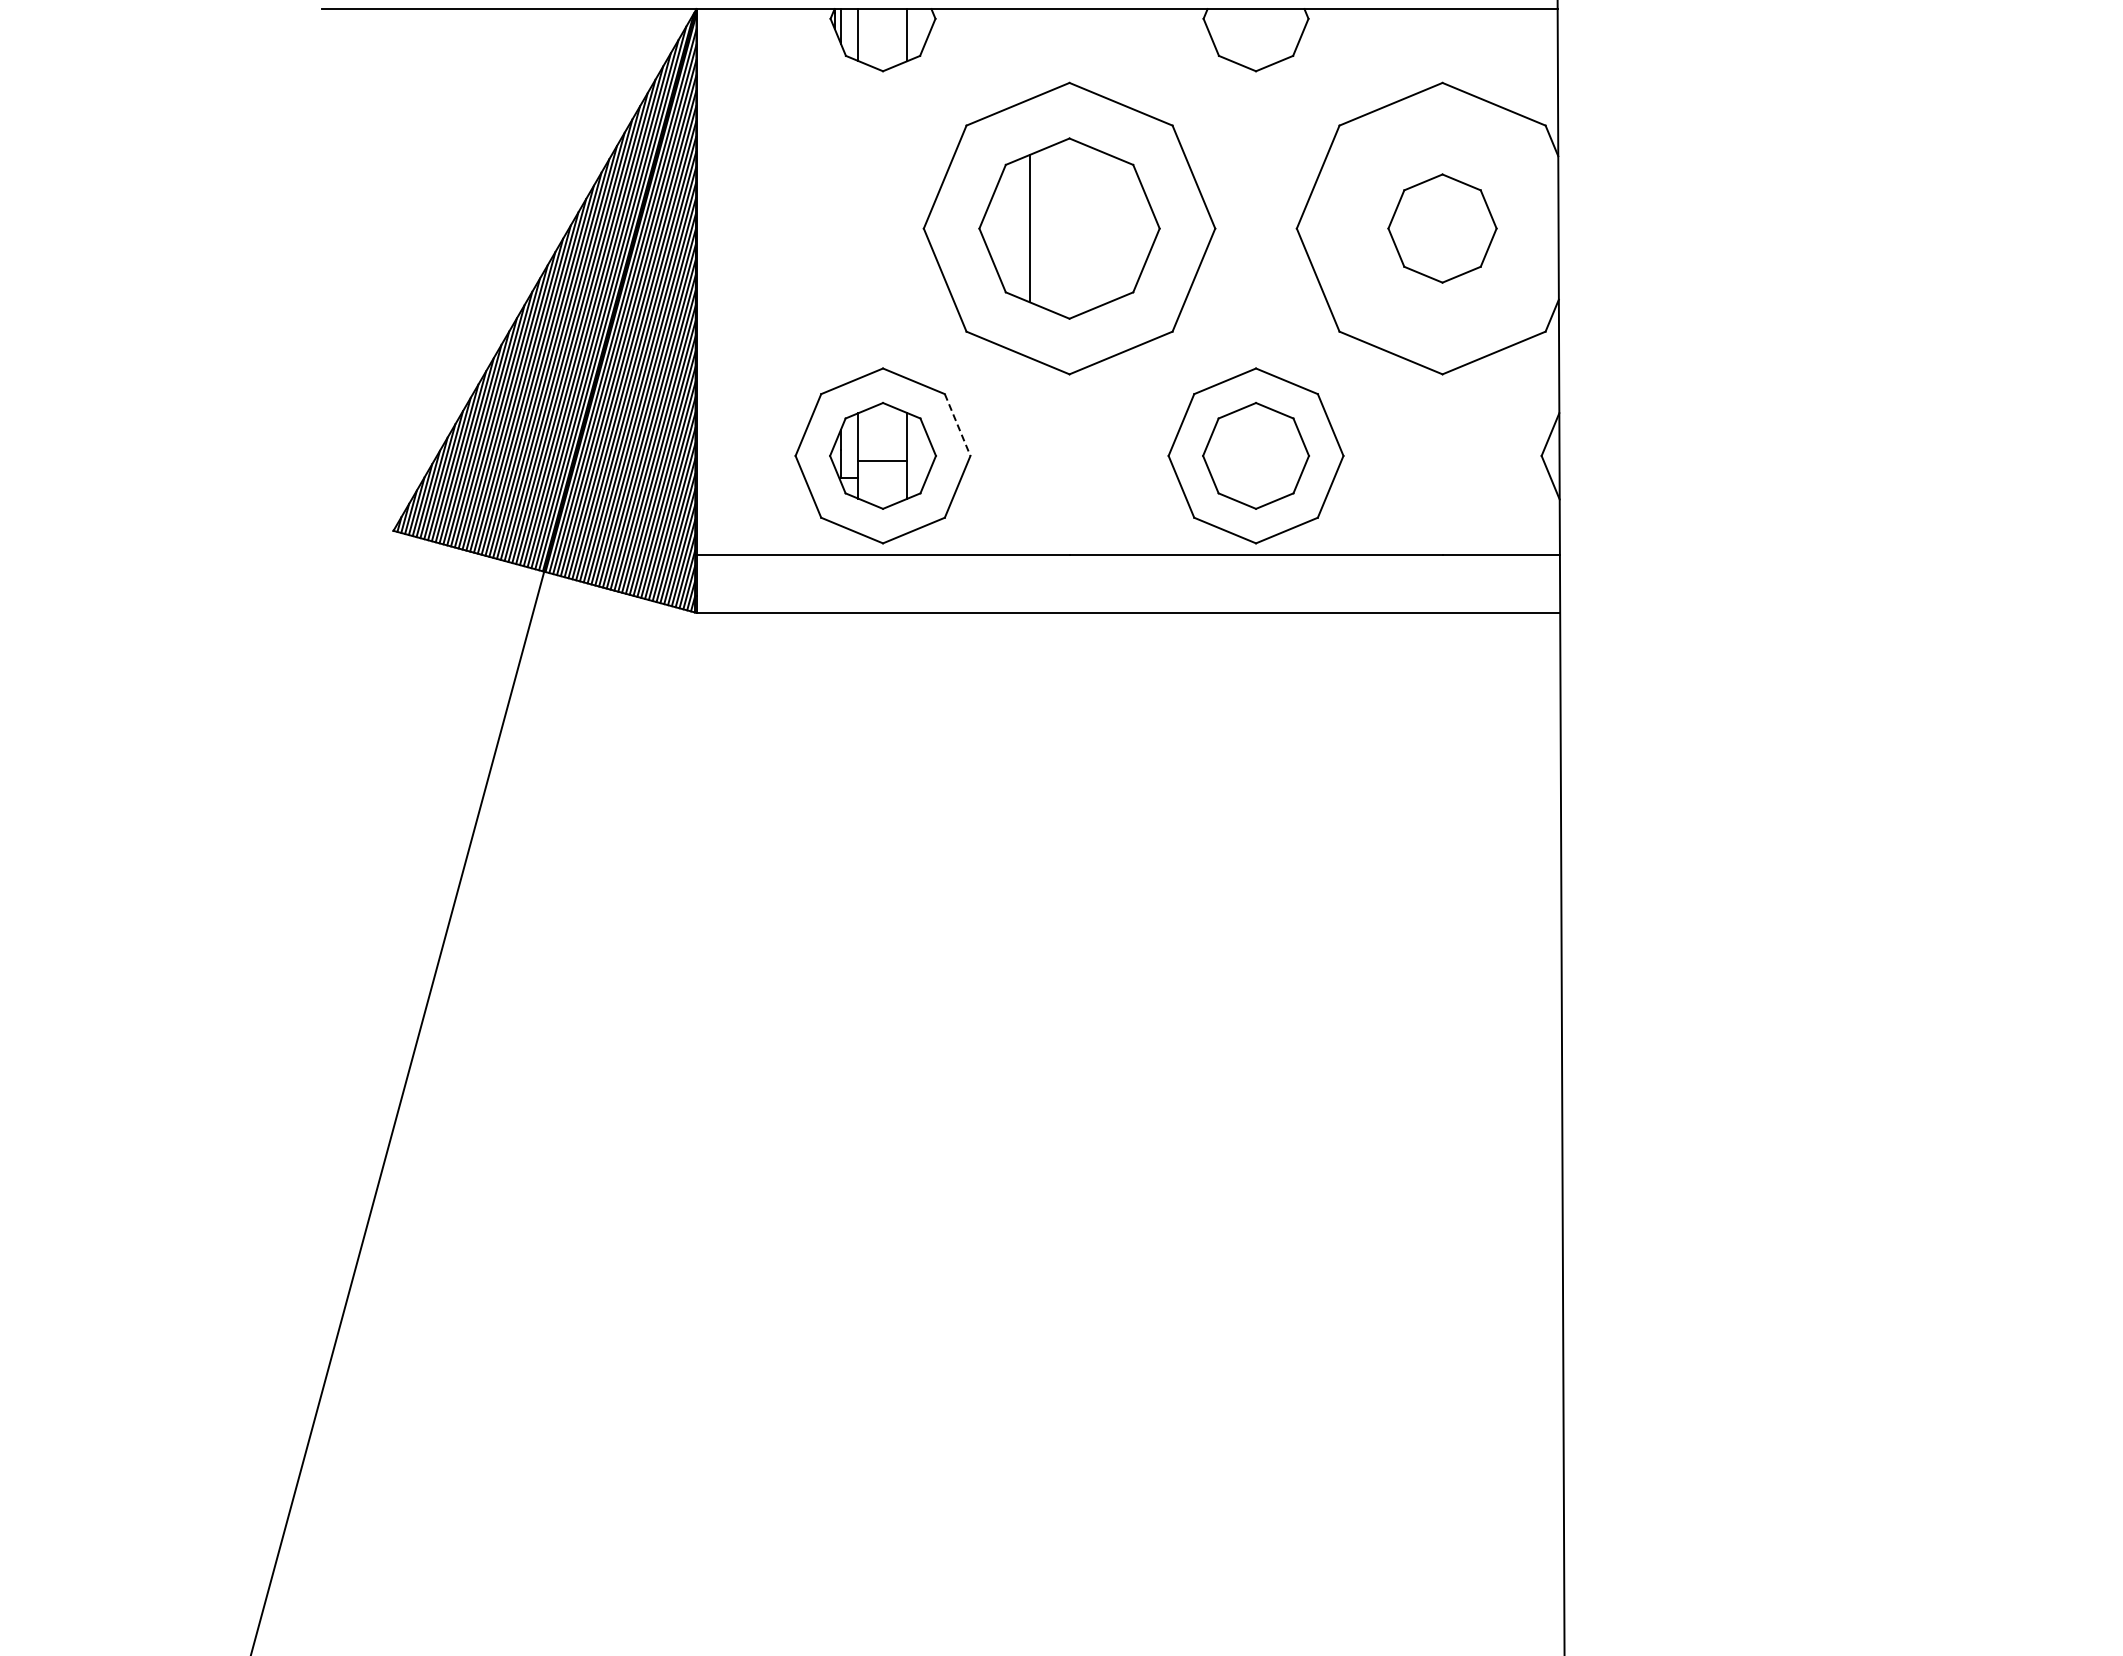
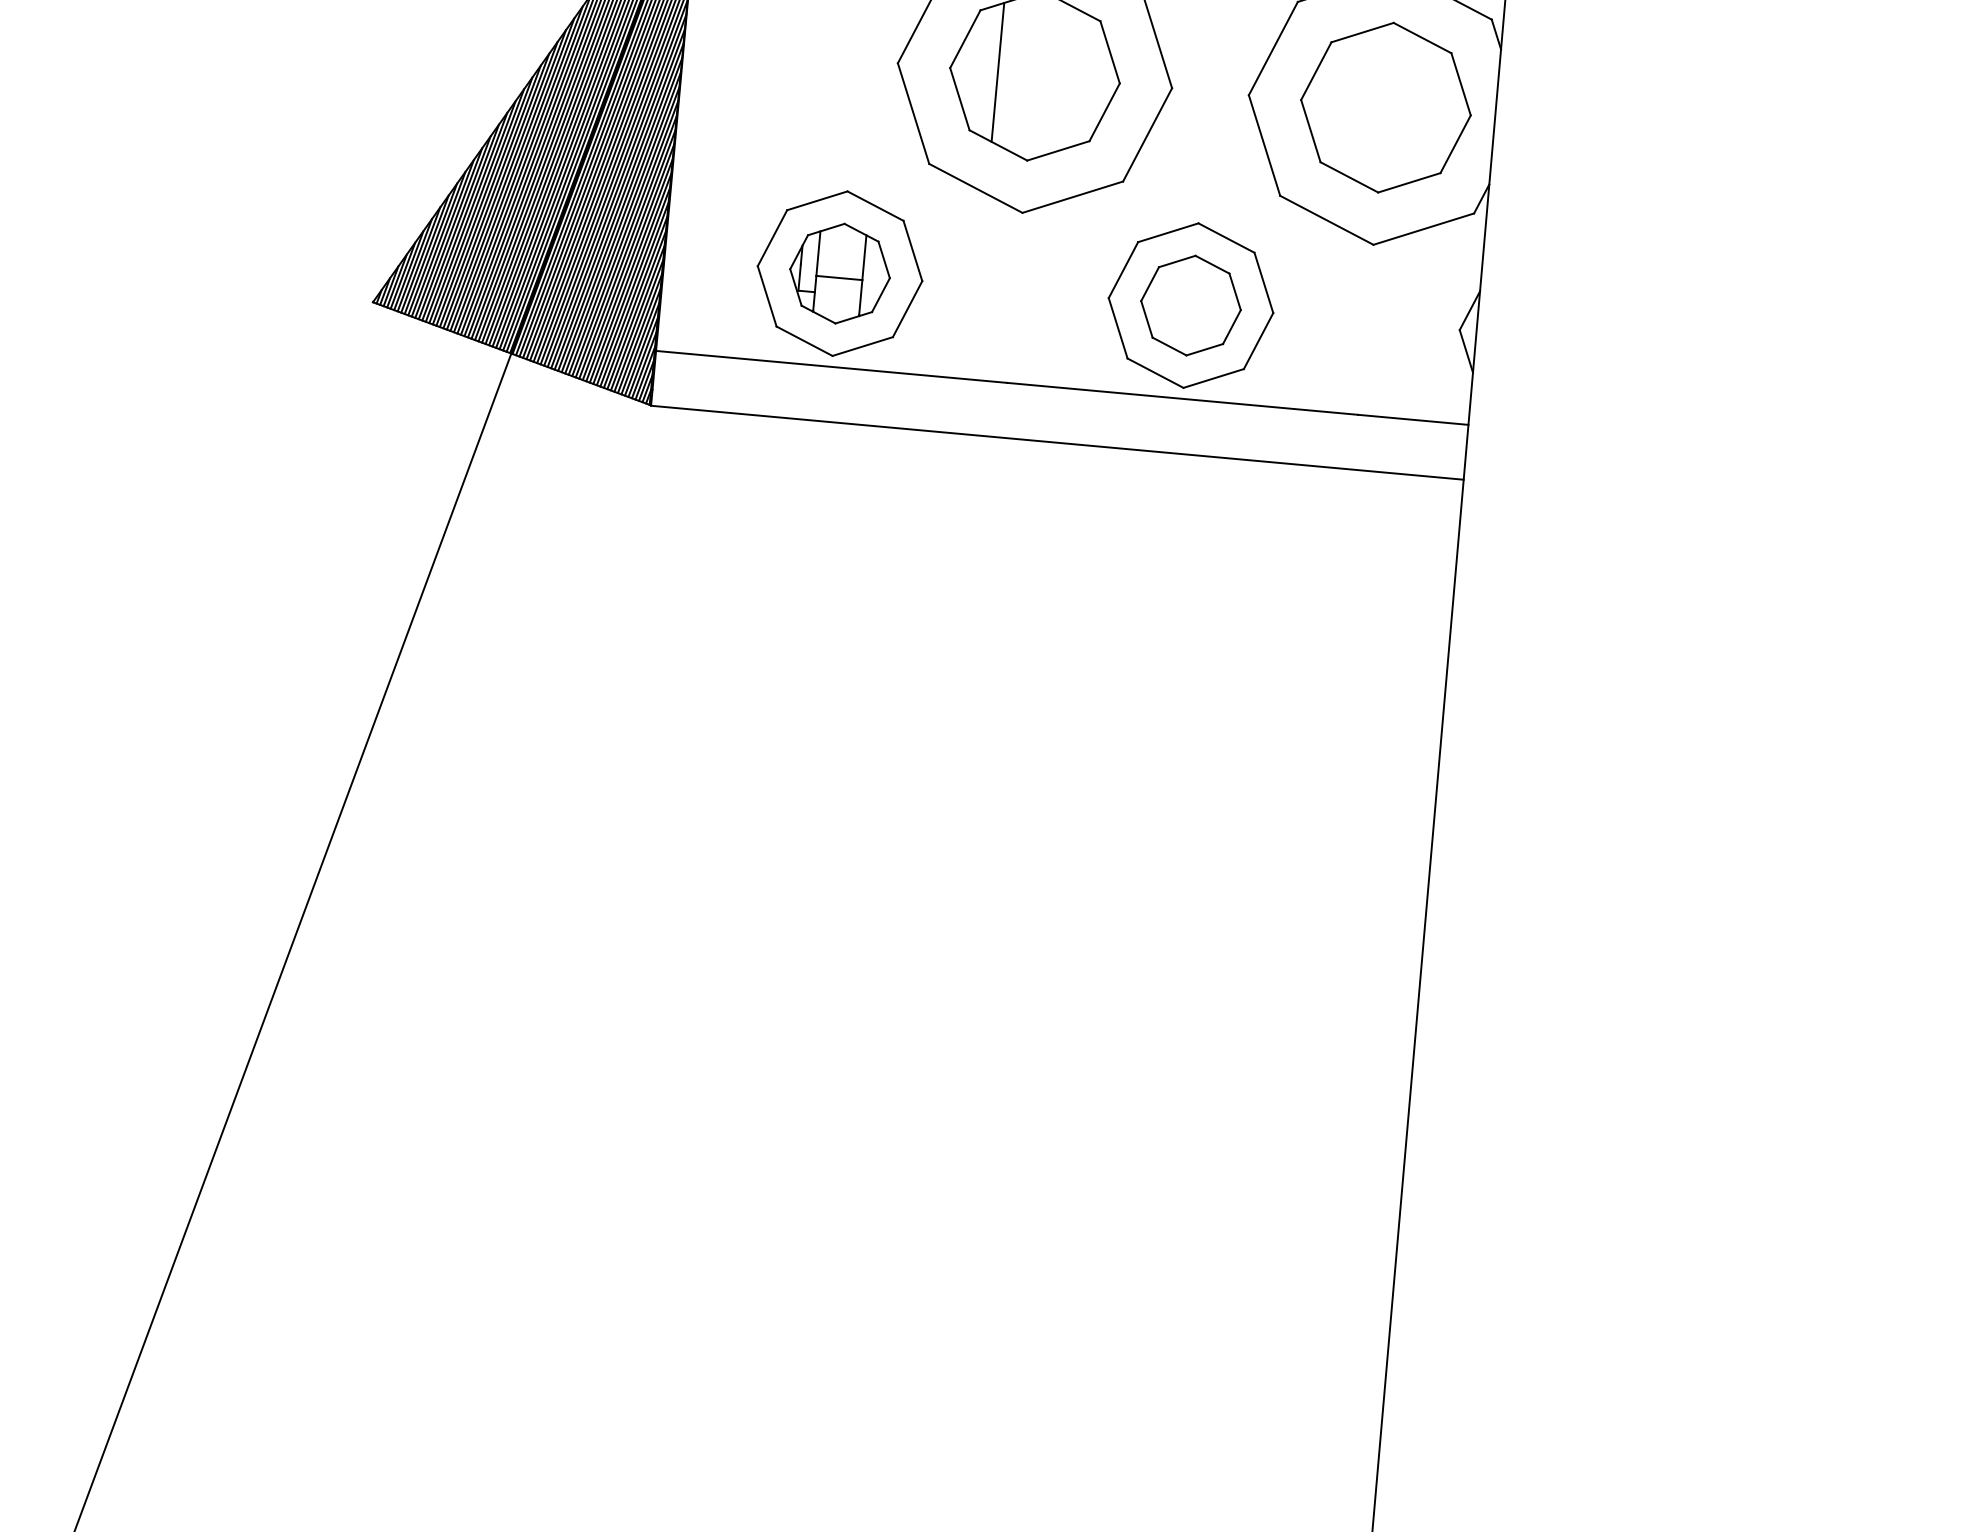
part: (1442, 228) -> (1385, 107), size x1.67
line: (957, 425) -> (912, 251), dashed -> solid

